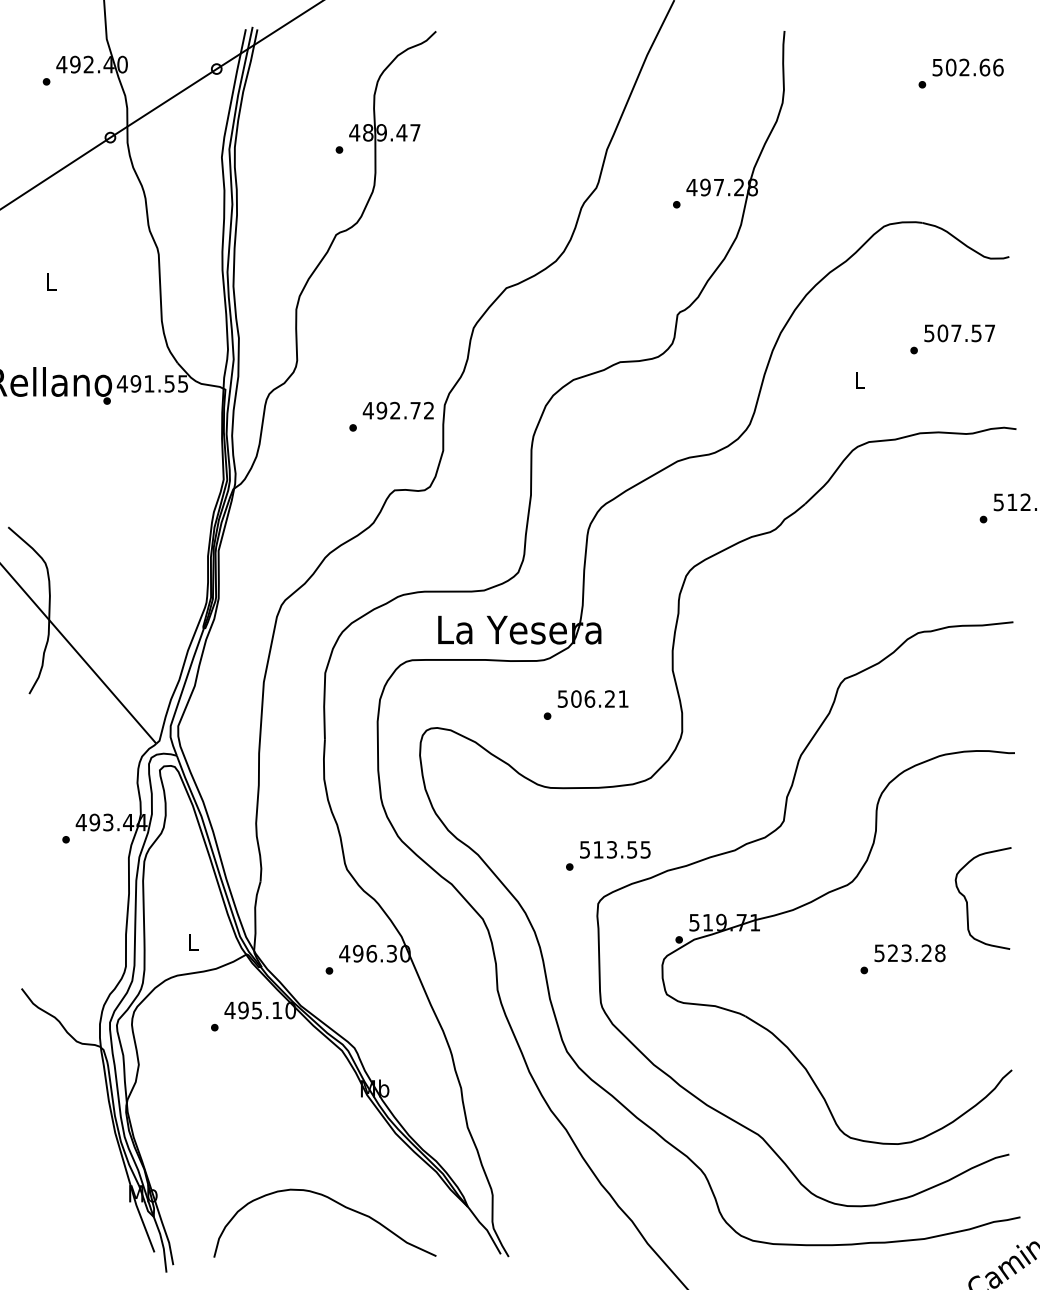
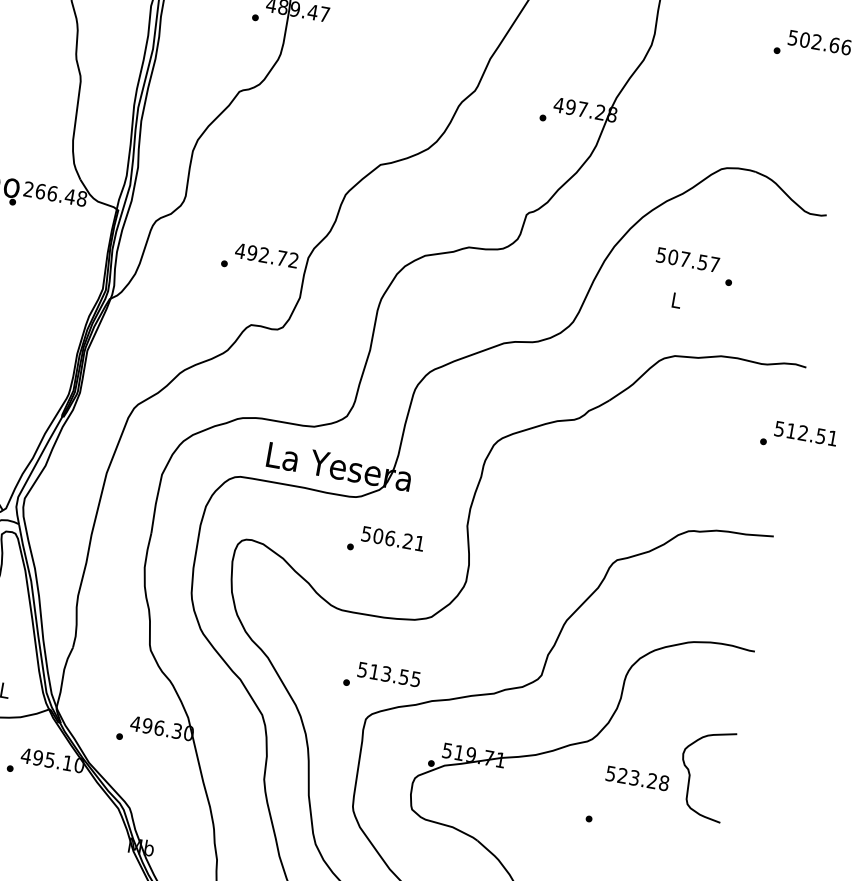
text: (959, 333) -> (687, 260), moved
text: (152, 383) -> (55, 193), 491.55 -> 266.48
text: (909, 953) -> (637, 778), moved

